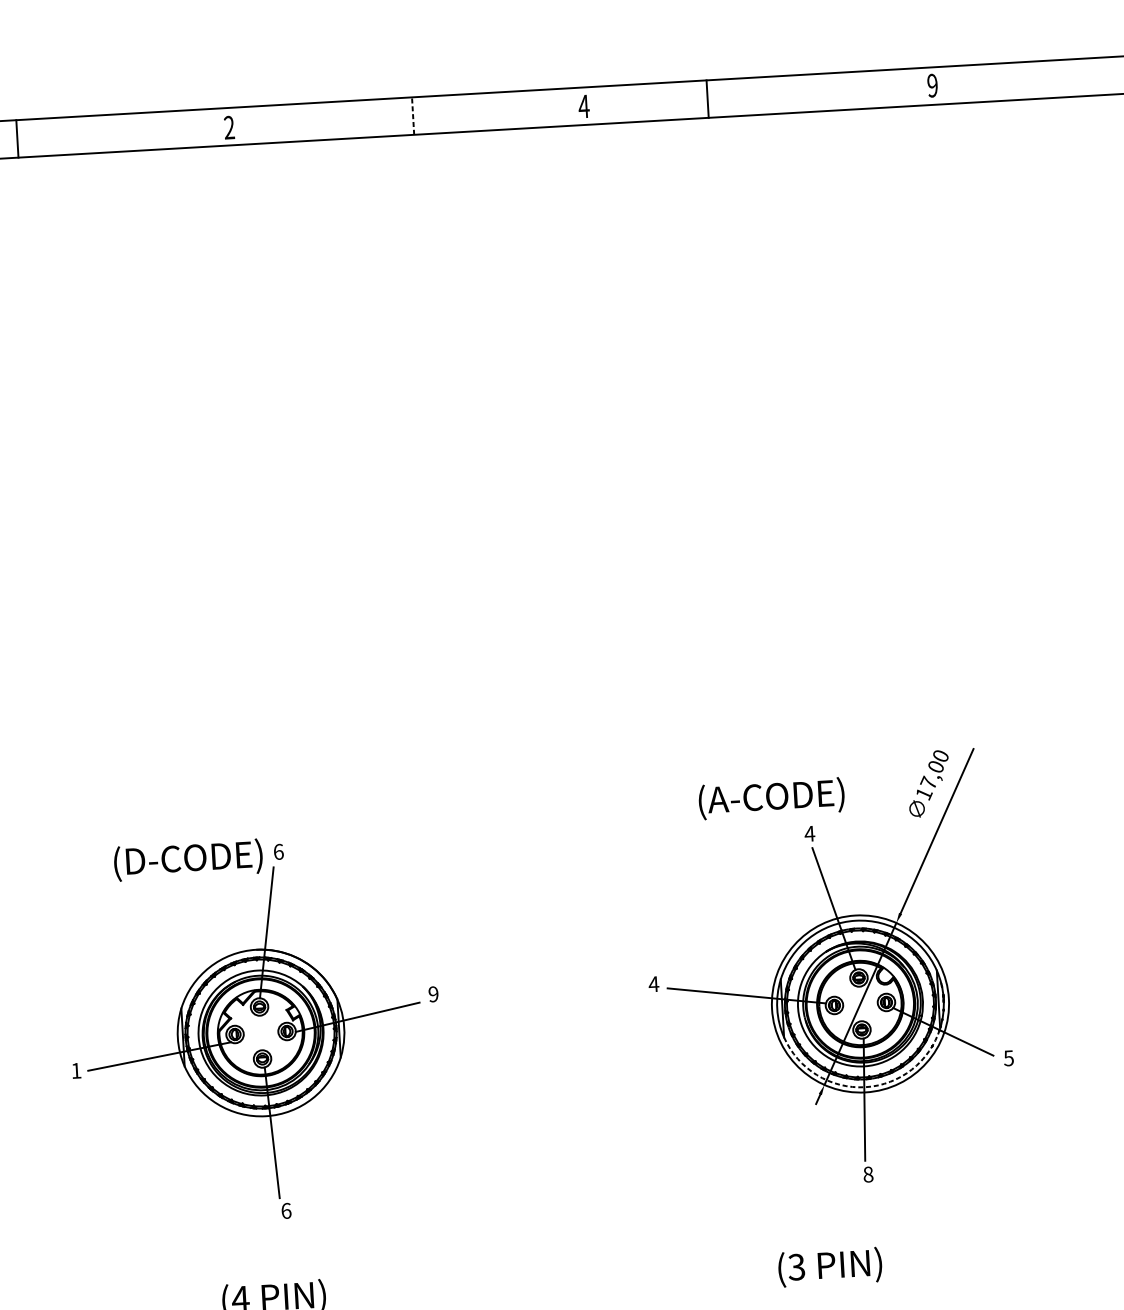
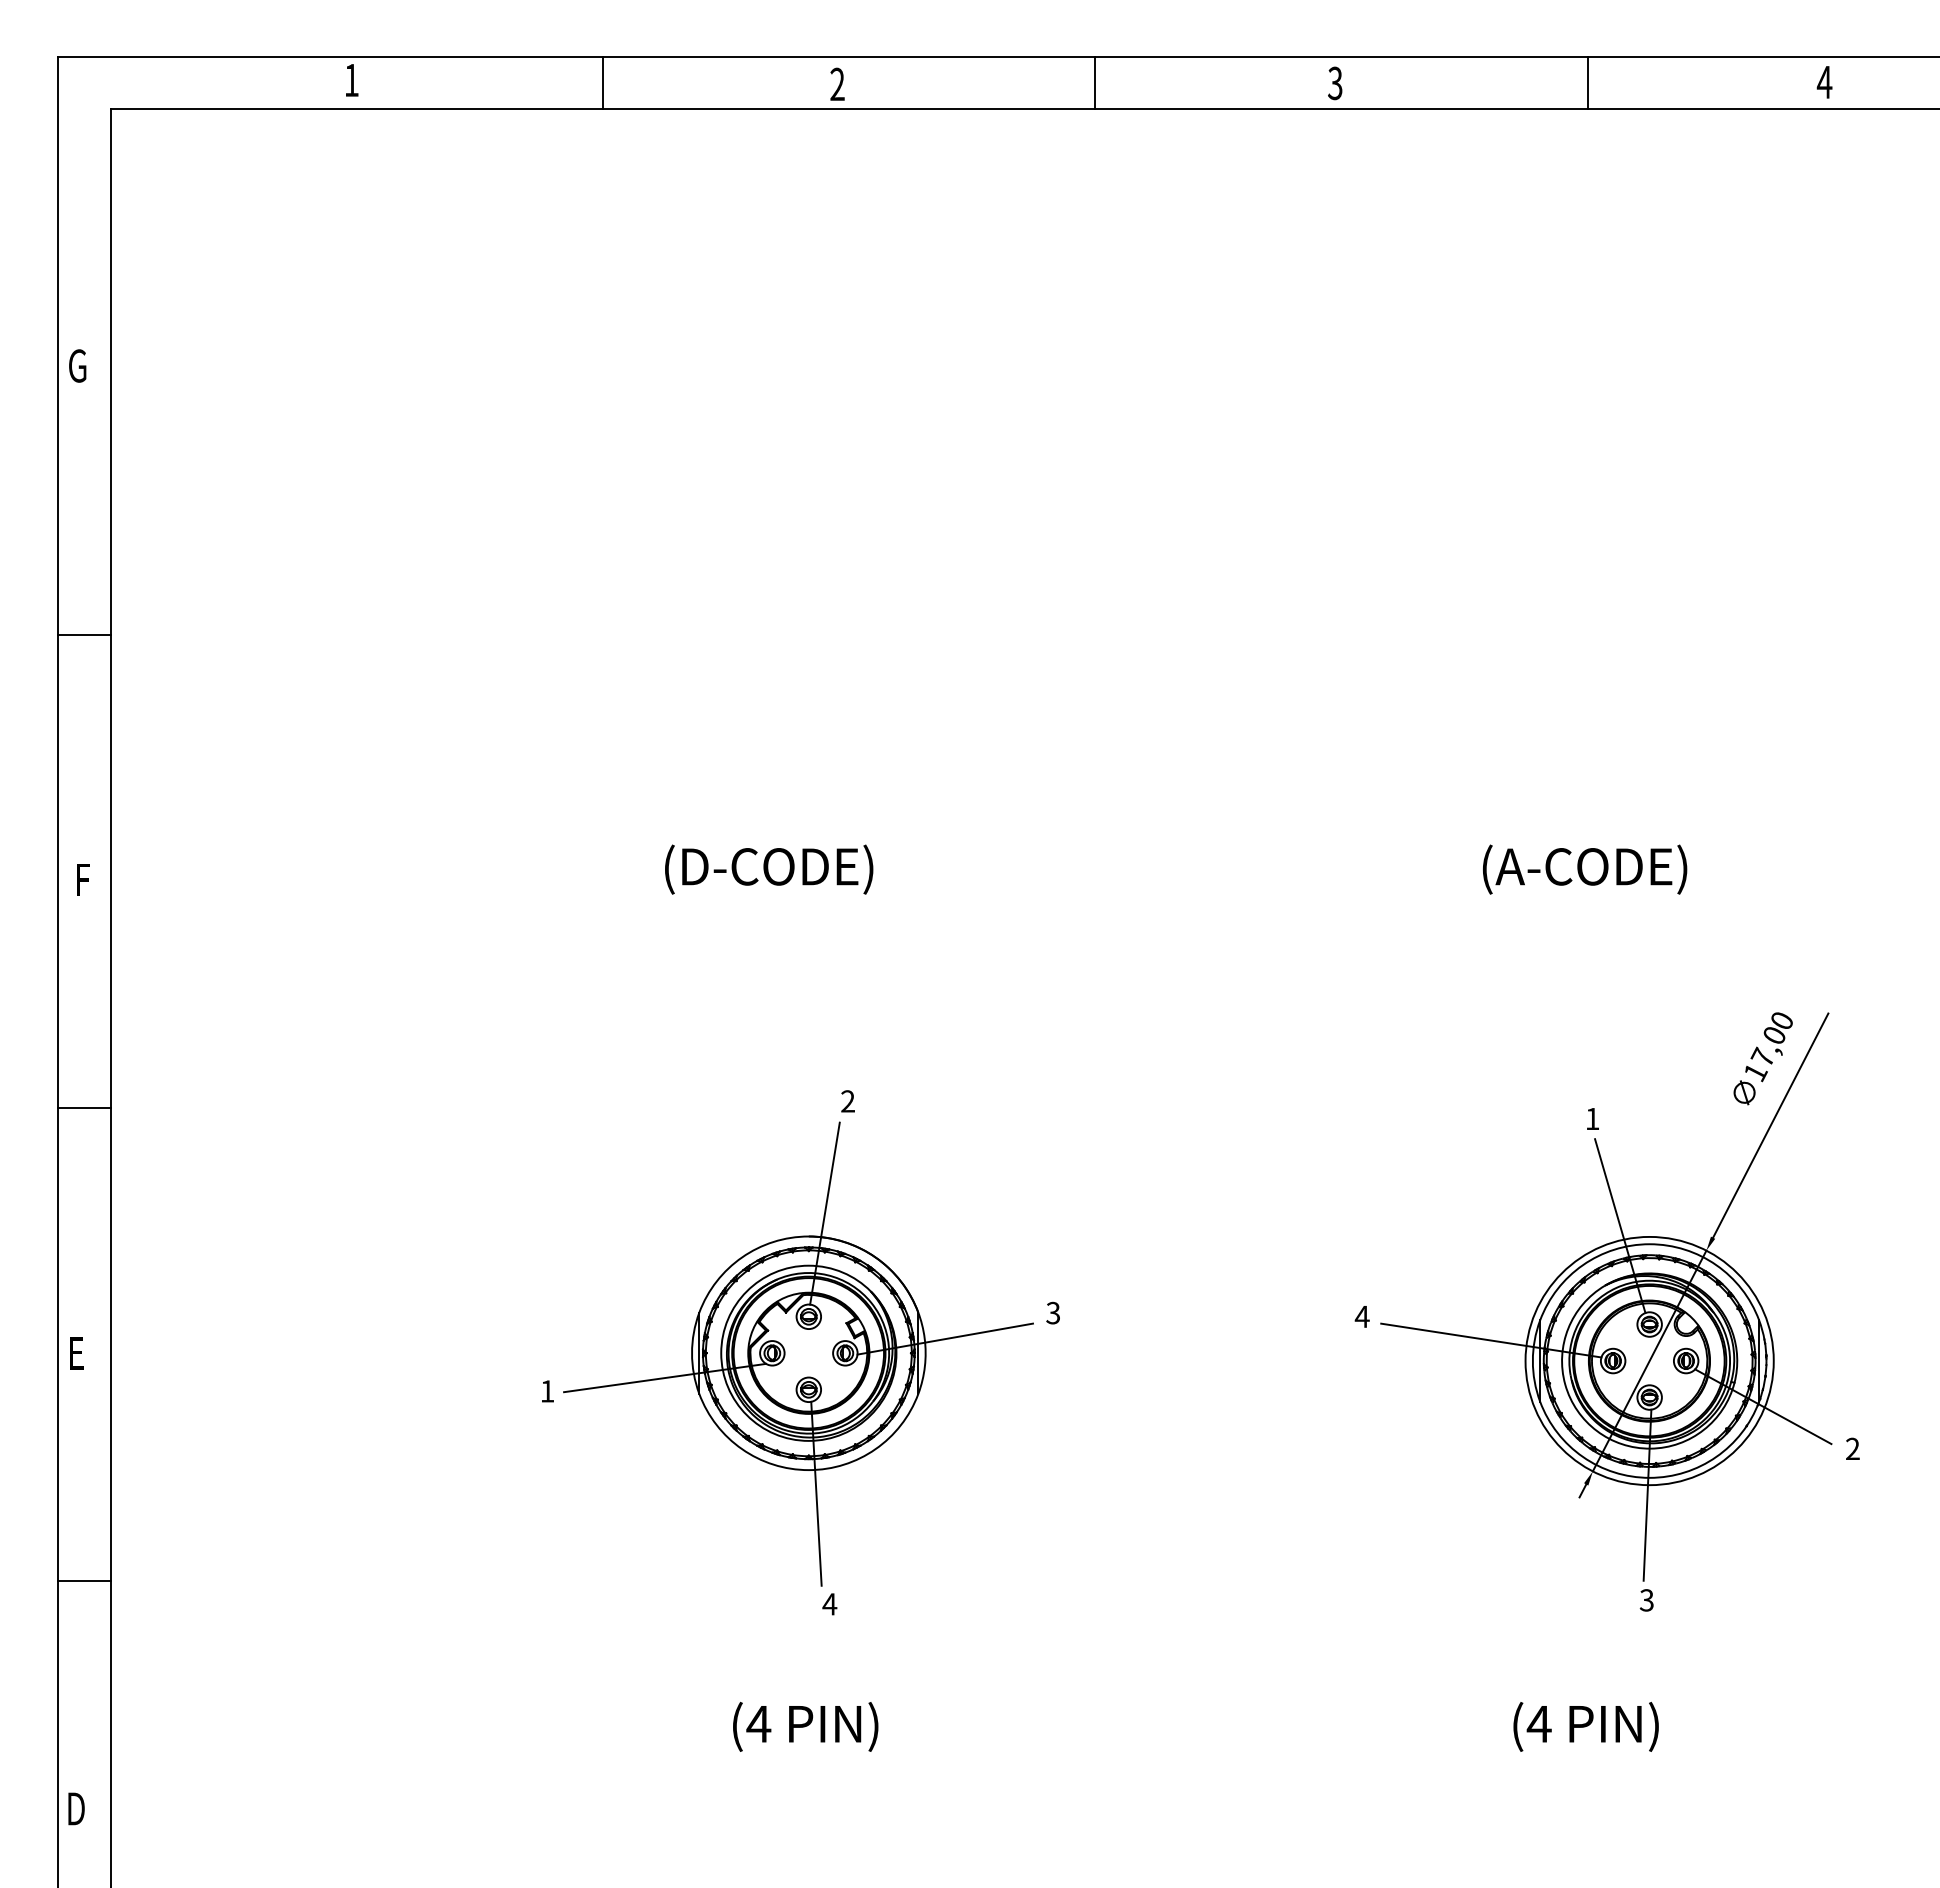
text: (932, 85) -> (1824, 82), 9 -> 4
line: (707, 98) -> (1587, 82), moved
text: (584, 106) -> (1335, 83), 4 -> 3
line: (413, 115) -> (1095, 82), dashed -> solid
line: (17, 138) -> (603, 82), moved
text: (772, 798) -> (1585, 869), moved
text: (809, 833) -> (1592, 1118), 4 -> 1
text: (278, 851) -> (848, 1101), 6 -> 2
text: (188, 860) -> (769, 869), moved
text: (433, 994) -> (1053, 1313), 9 -> 3
text: (1008, 1057) -> (1852, 1448), 5 -> 2
arc: (865, 1086) -> (1649, 1477), dashed -> solid
text: (868, 1174) -> (1646, 1600), 8 -> 3
text: (286, 1211) -> (829, 1604), 6 -> 4
text: (796, 1266) -> (1538, 1723), (3 -> (4

